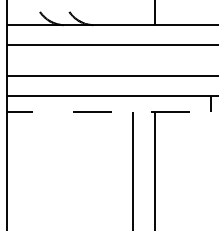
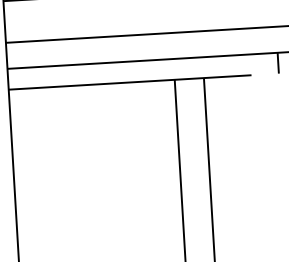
line: (98, 111) -> (129, 82), dashed -> solid

